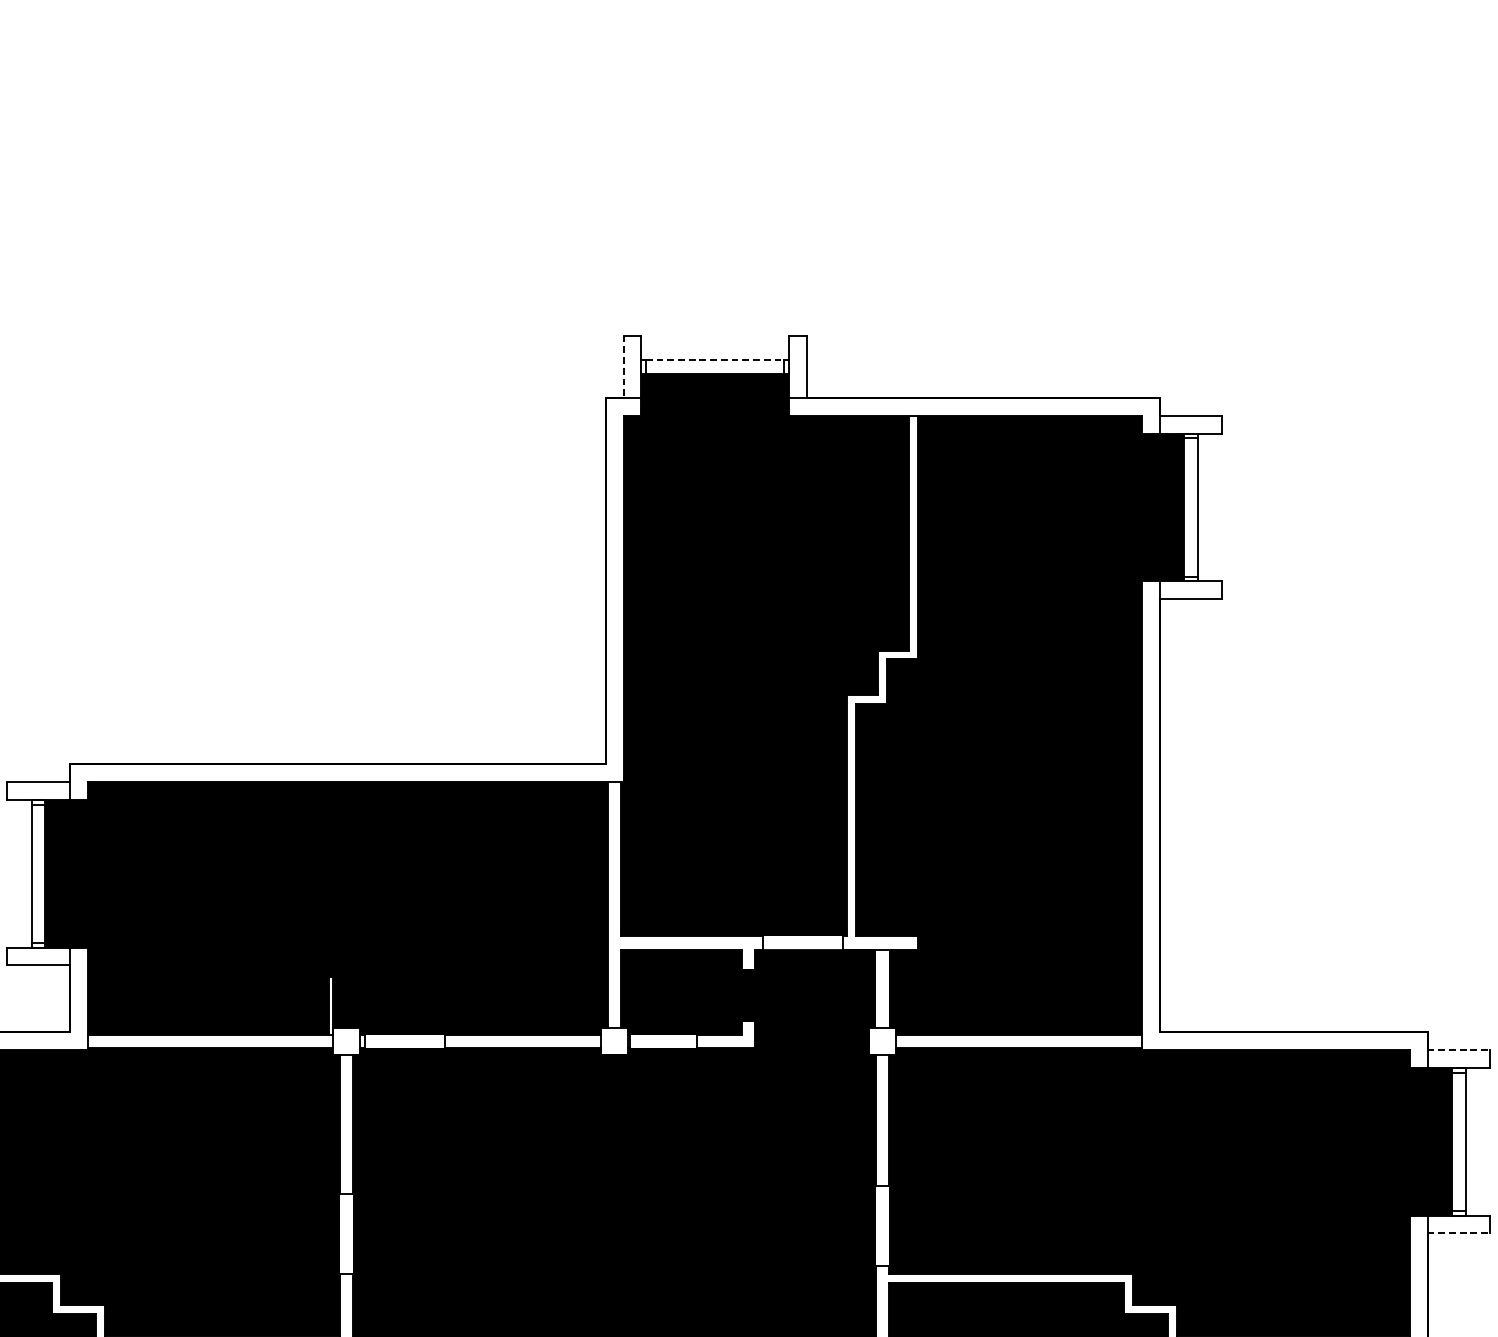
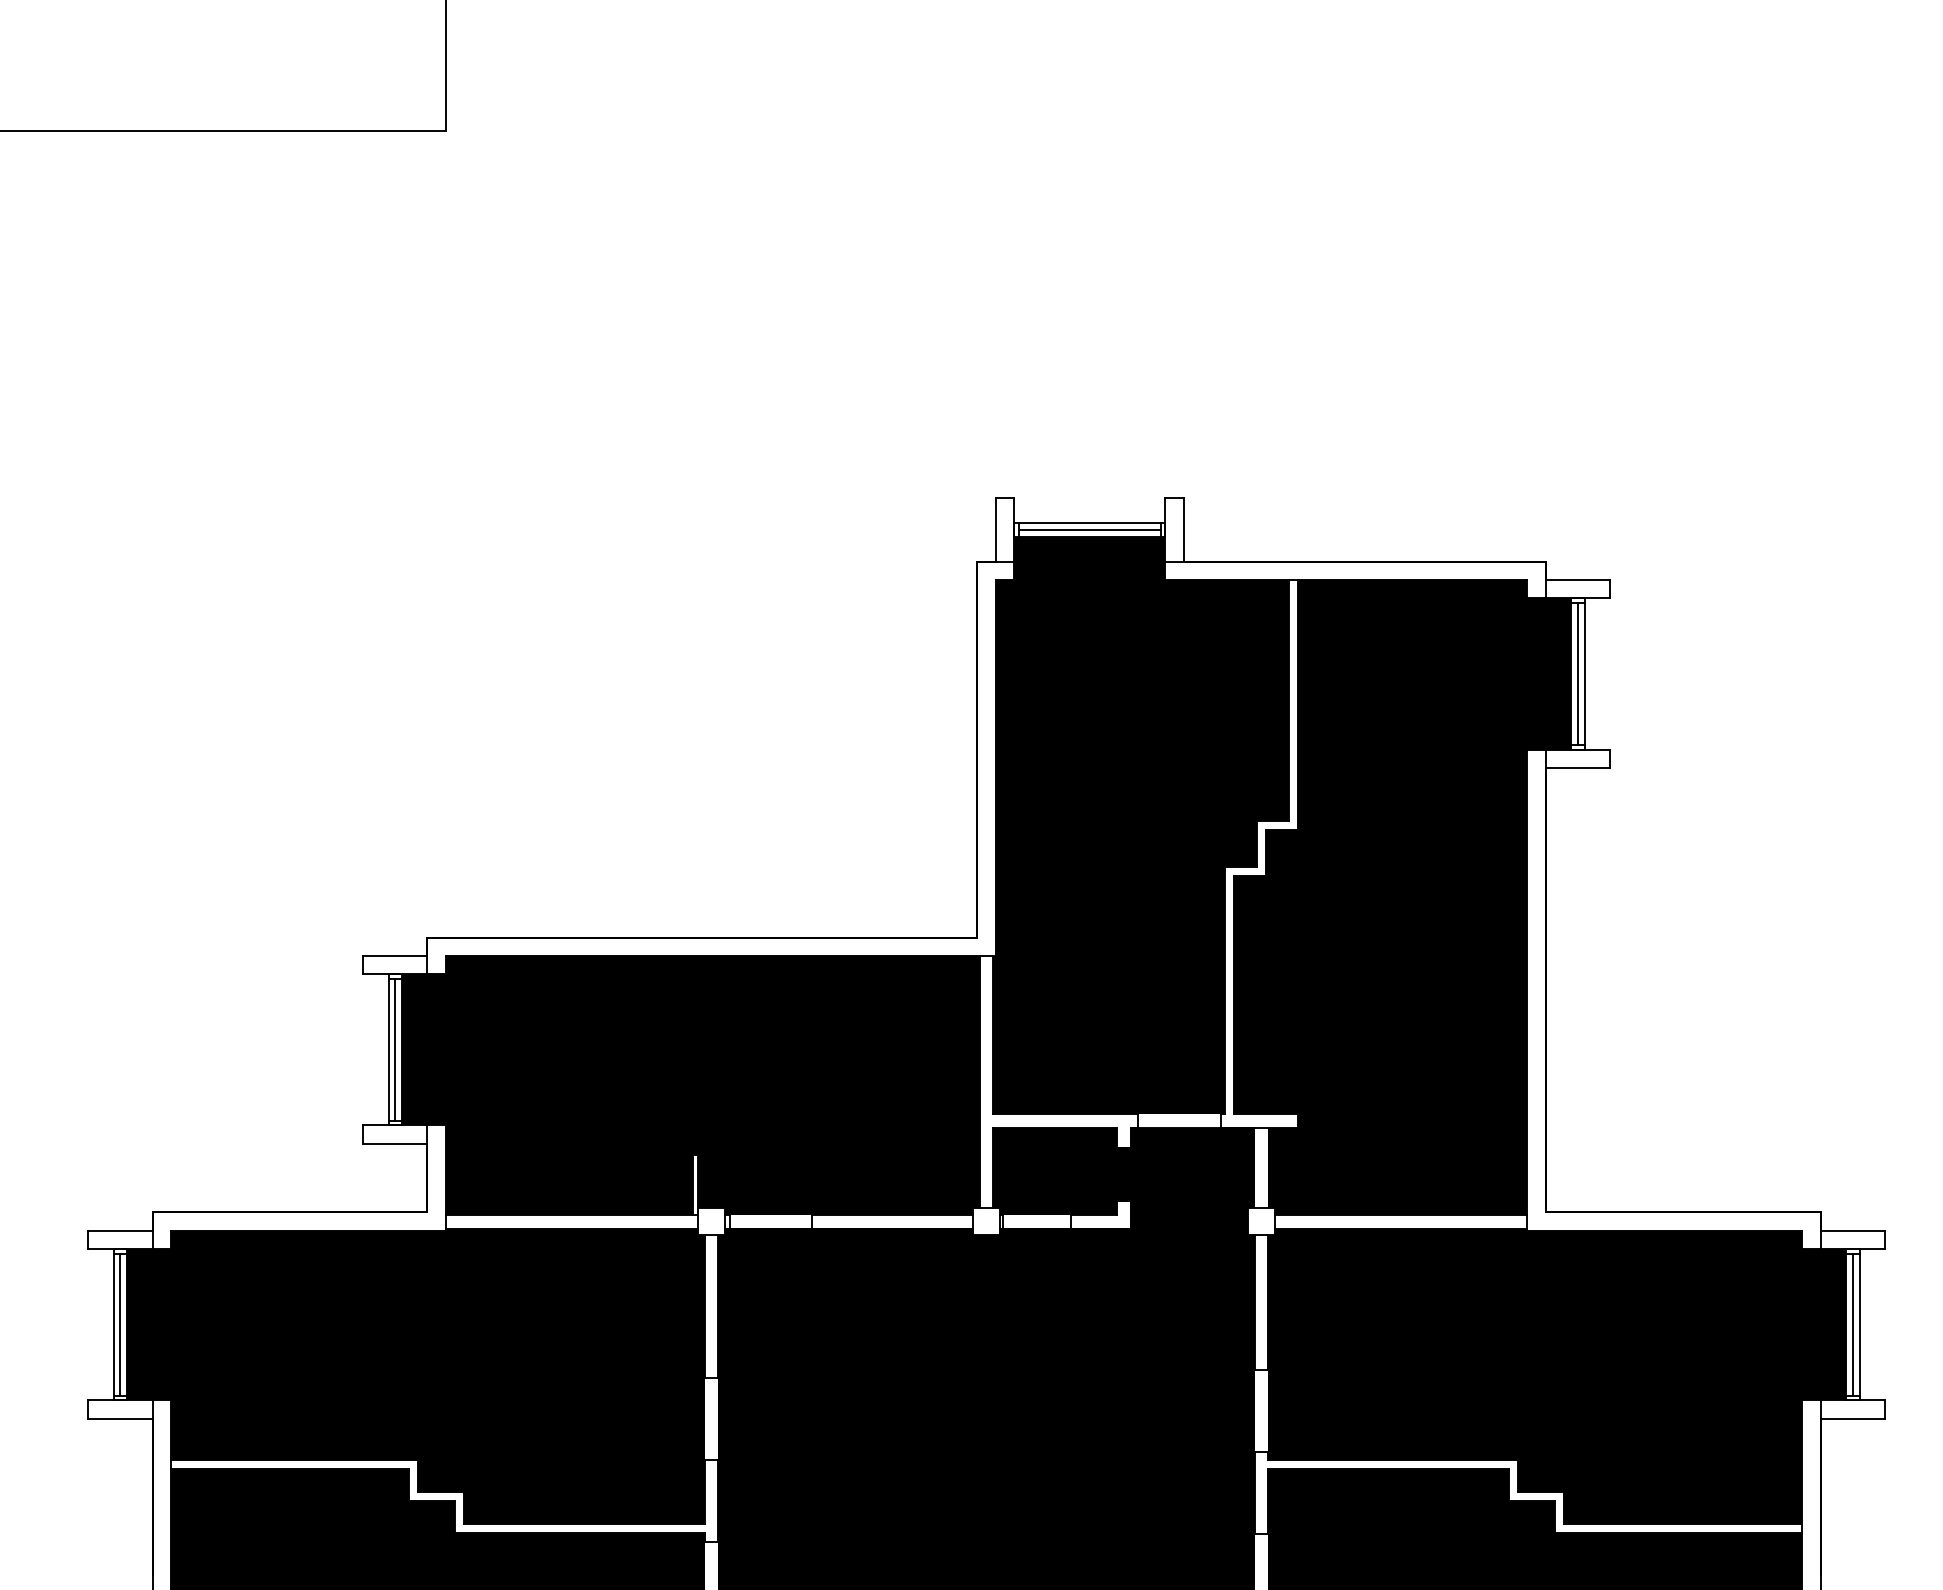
line: (715, 359) -> (1090, 522), dashed -> solid
line: (714, 366) -> (1089, 529), added
line: (623, 367) -> (995, 530), dashed -> solid
line: (1190, 508) -> (1577, 674), added
line: (38, 873) -> (395, 1049), added
line: (1459, 1049) -> (1853, 1230), dashed -> solid
line: (1458, 1141) -> (1852, 1324), added
line: (1459, 1233) -> (1853, 1418), dashed -> solid

